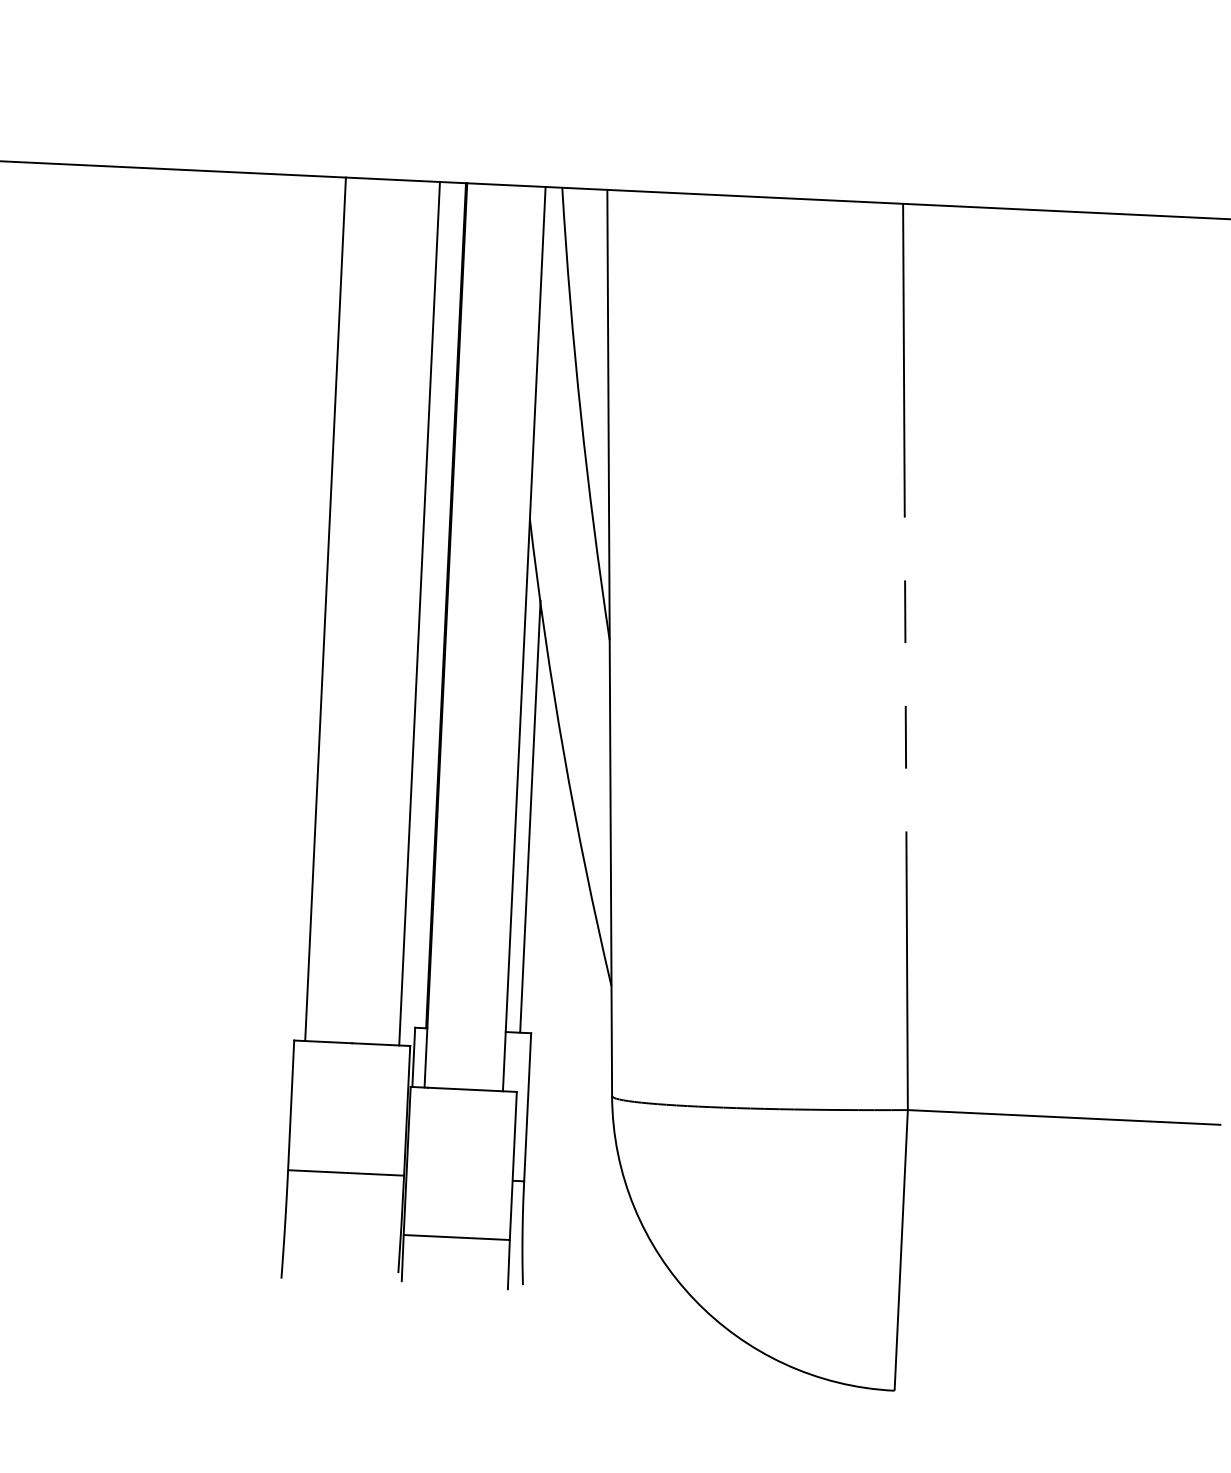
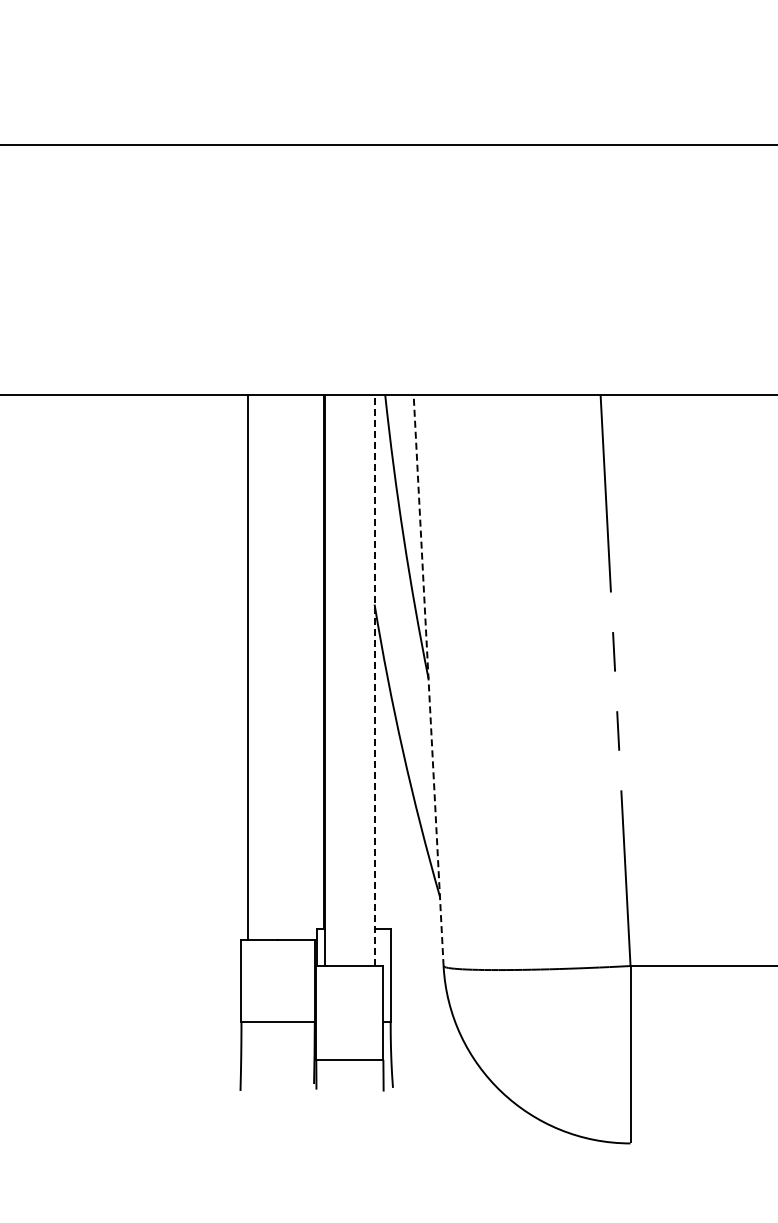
line: (419, 613) -> (307, 667), removed
line: (524, 639) -> (374, 680), solid -> dashed
line: (609, 641) -> (428, 679), solid -> dashed
line: (530, 815) -> (383, 791), removed

